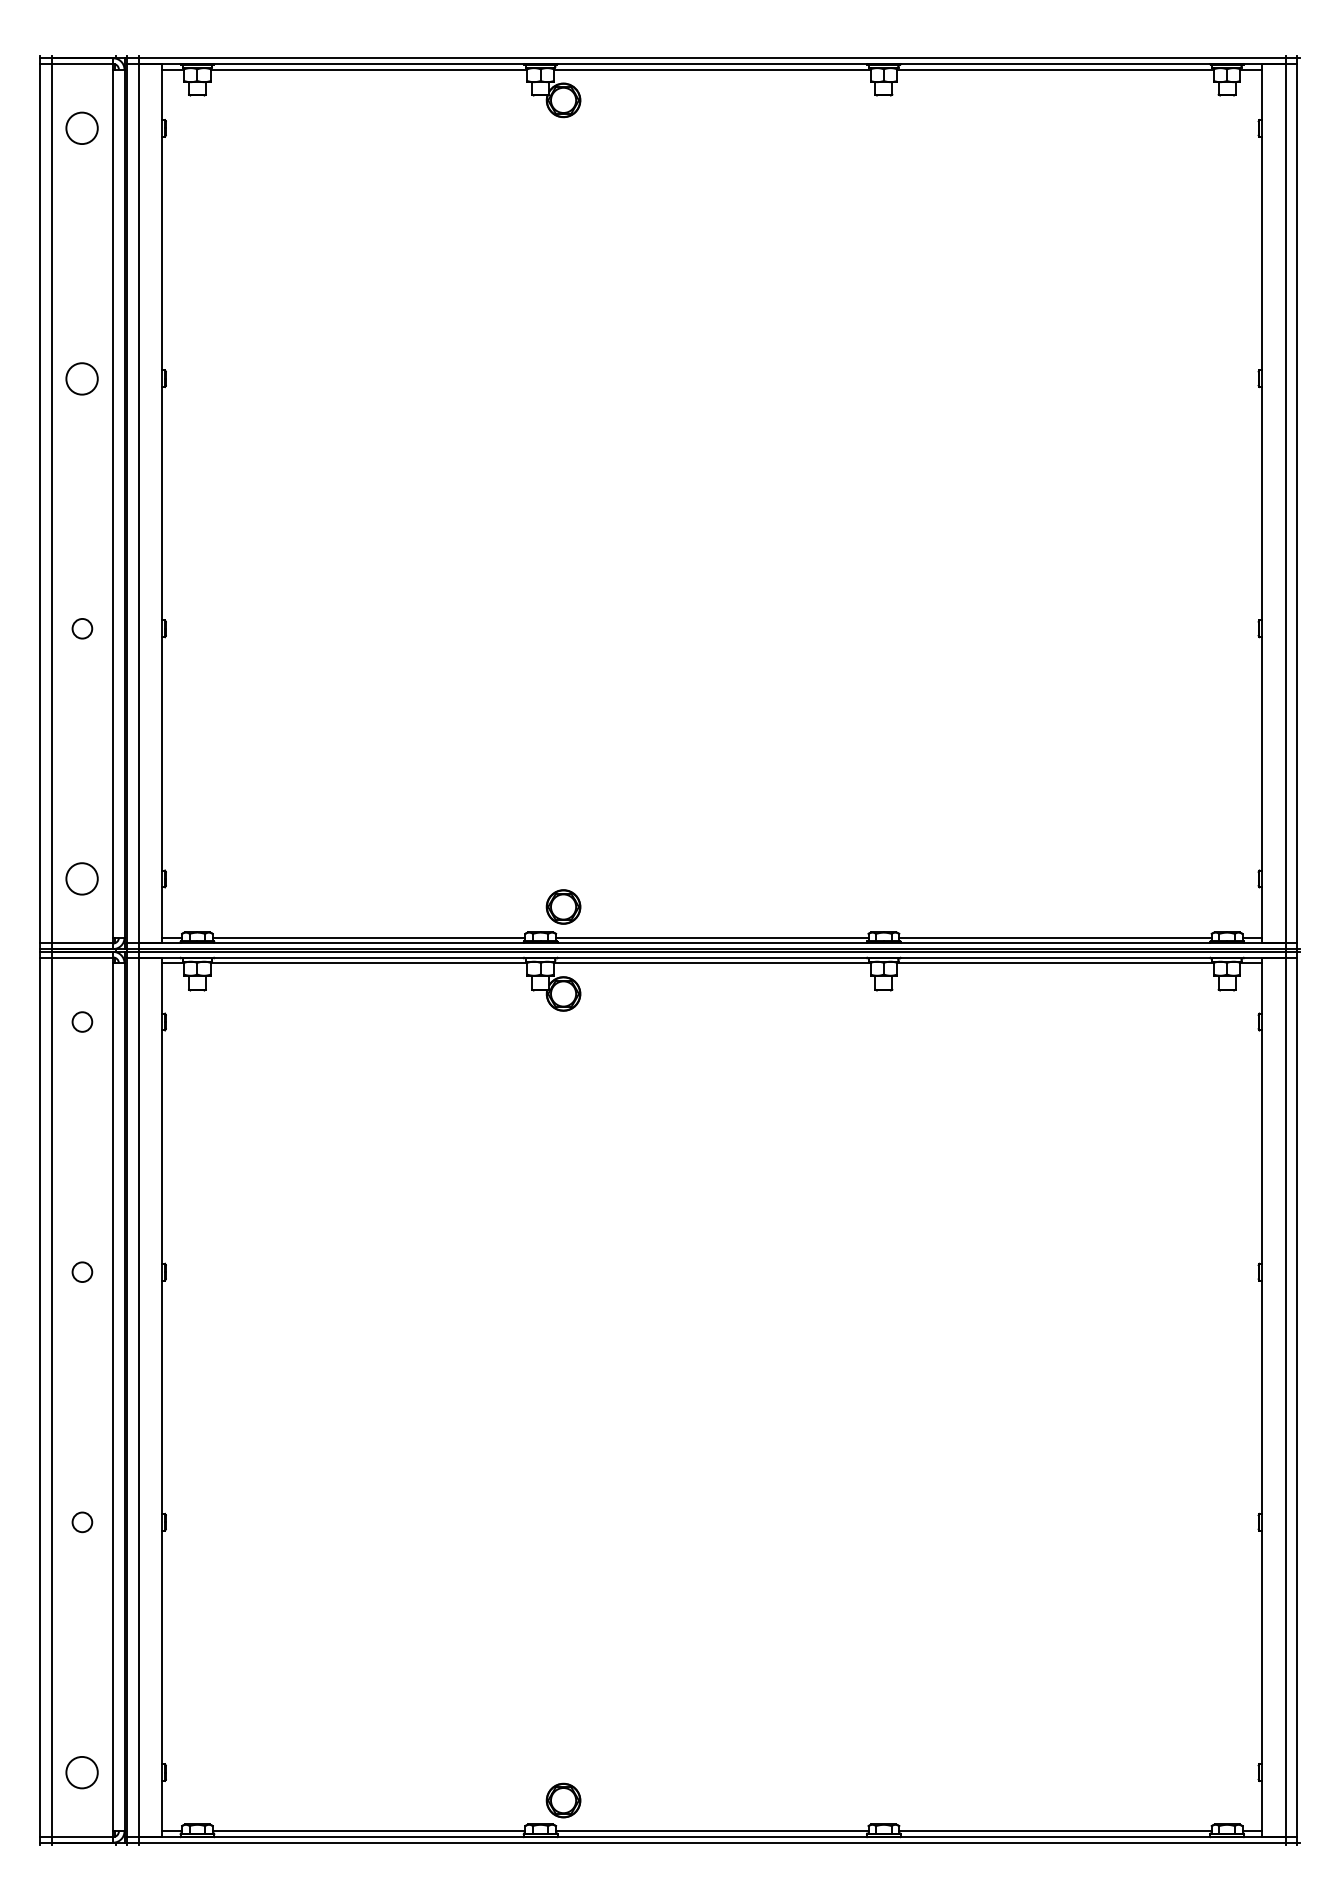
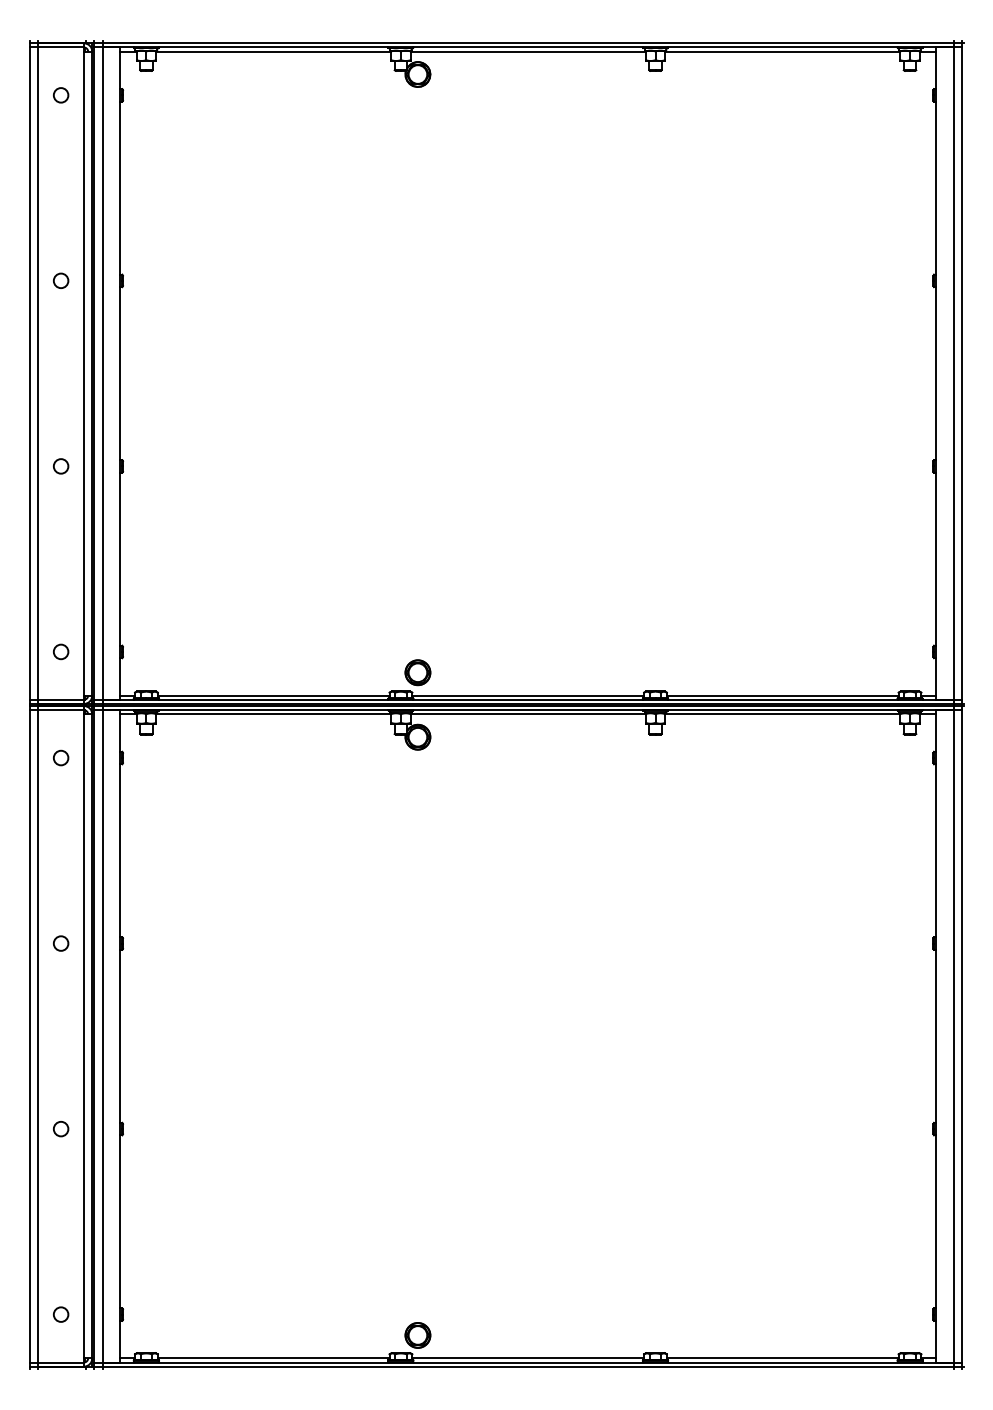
circle: (82, 128) -> (61, 95), size x0.62
circle: (82, 378) -> (61, 280), size x0.62
circle: (82, 878) -> (61, 651), size x0.62
circle: (82, 1772) -> (61, 1314), size x0.62

